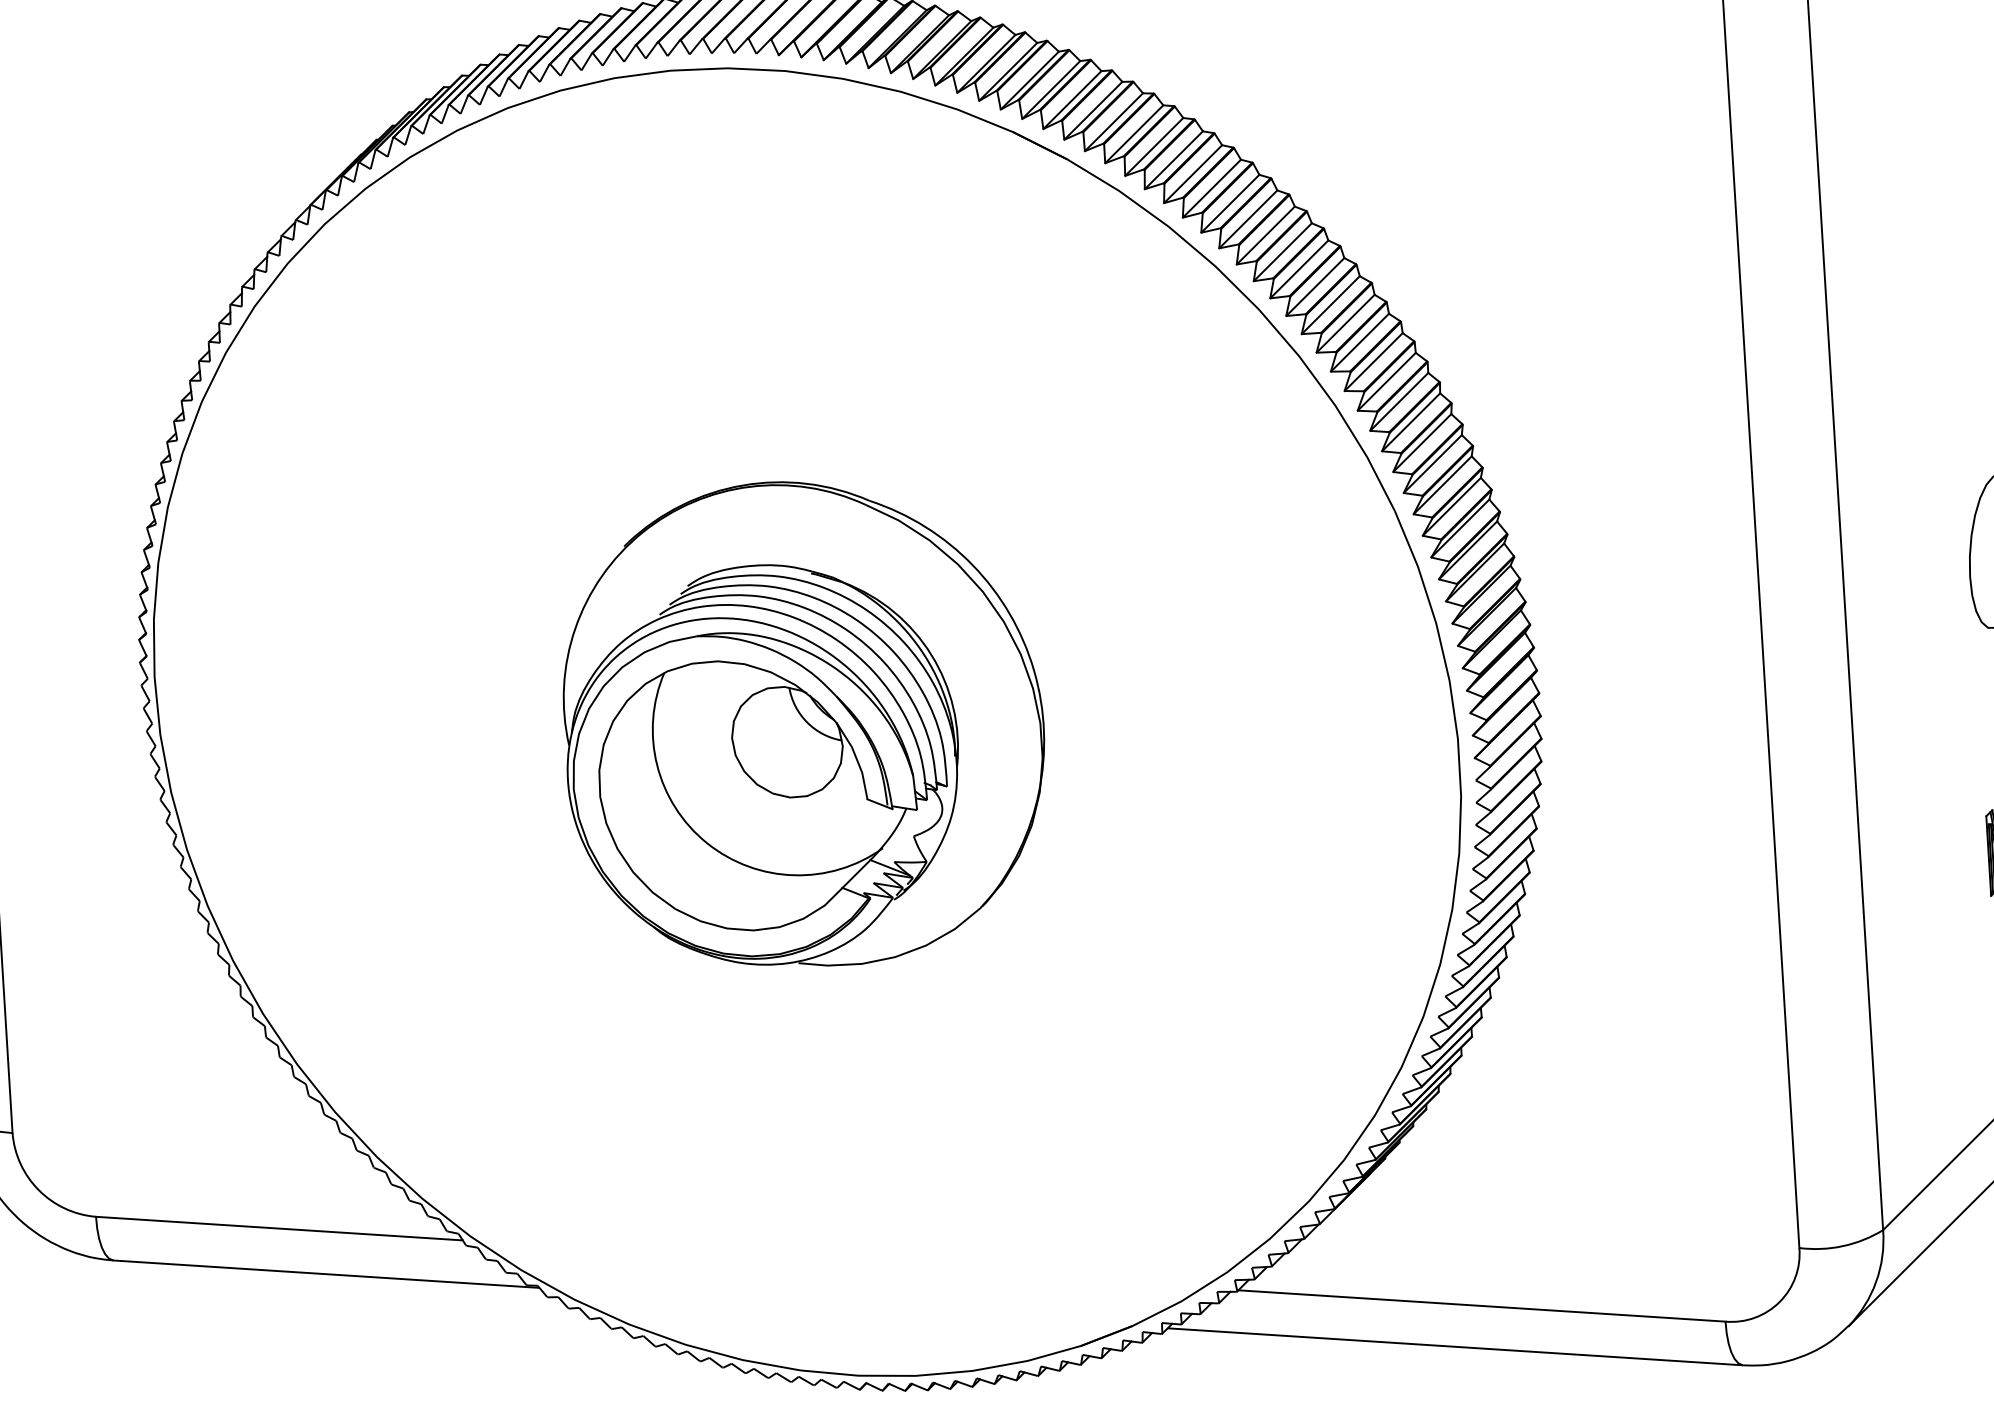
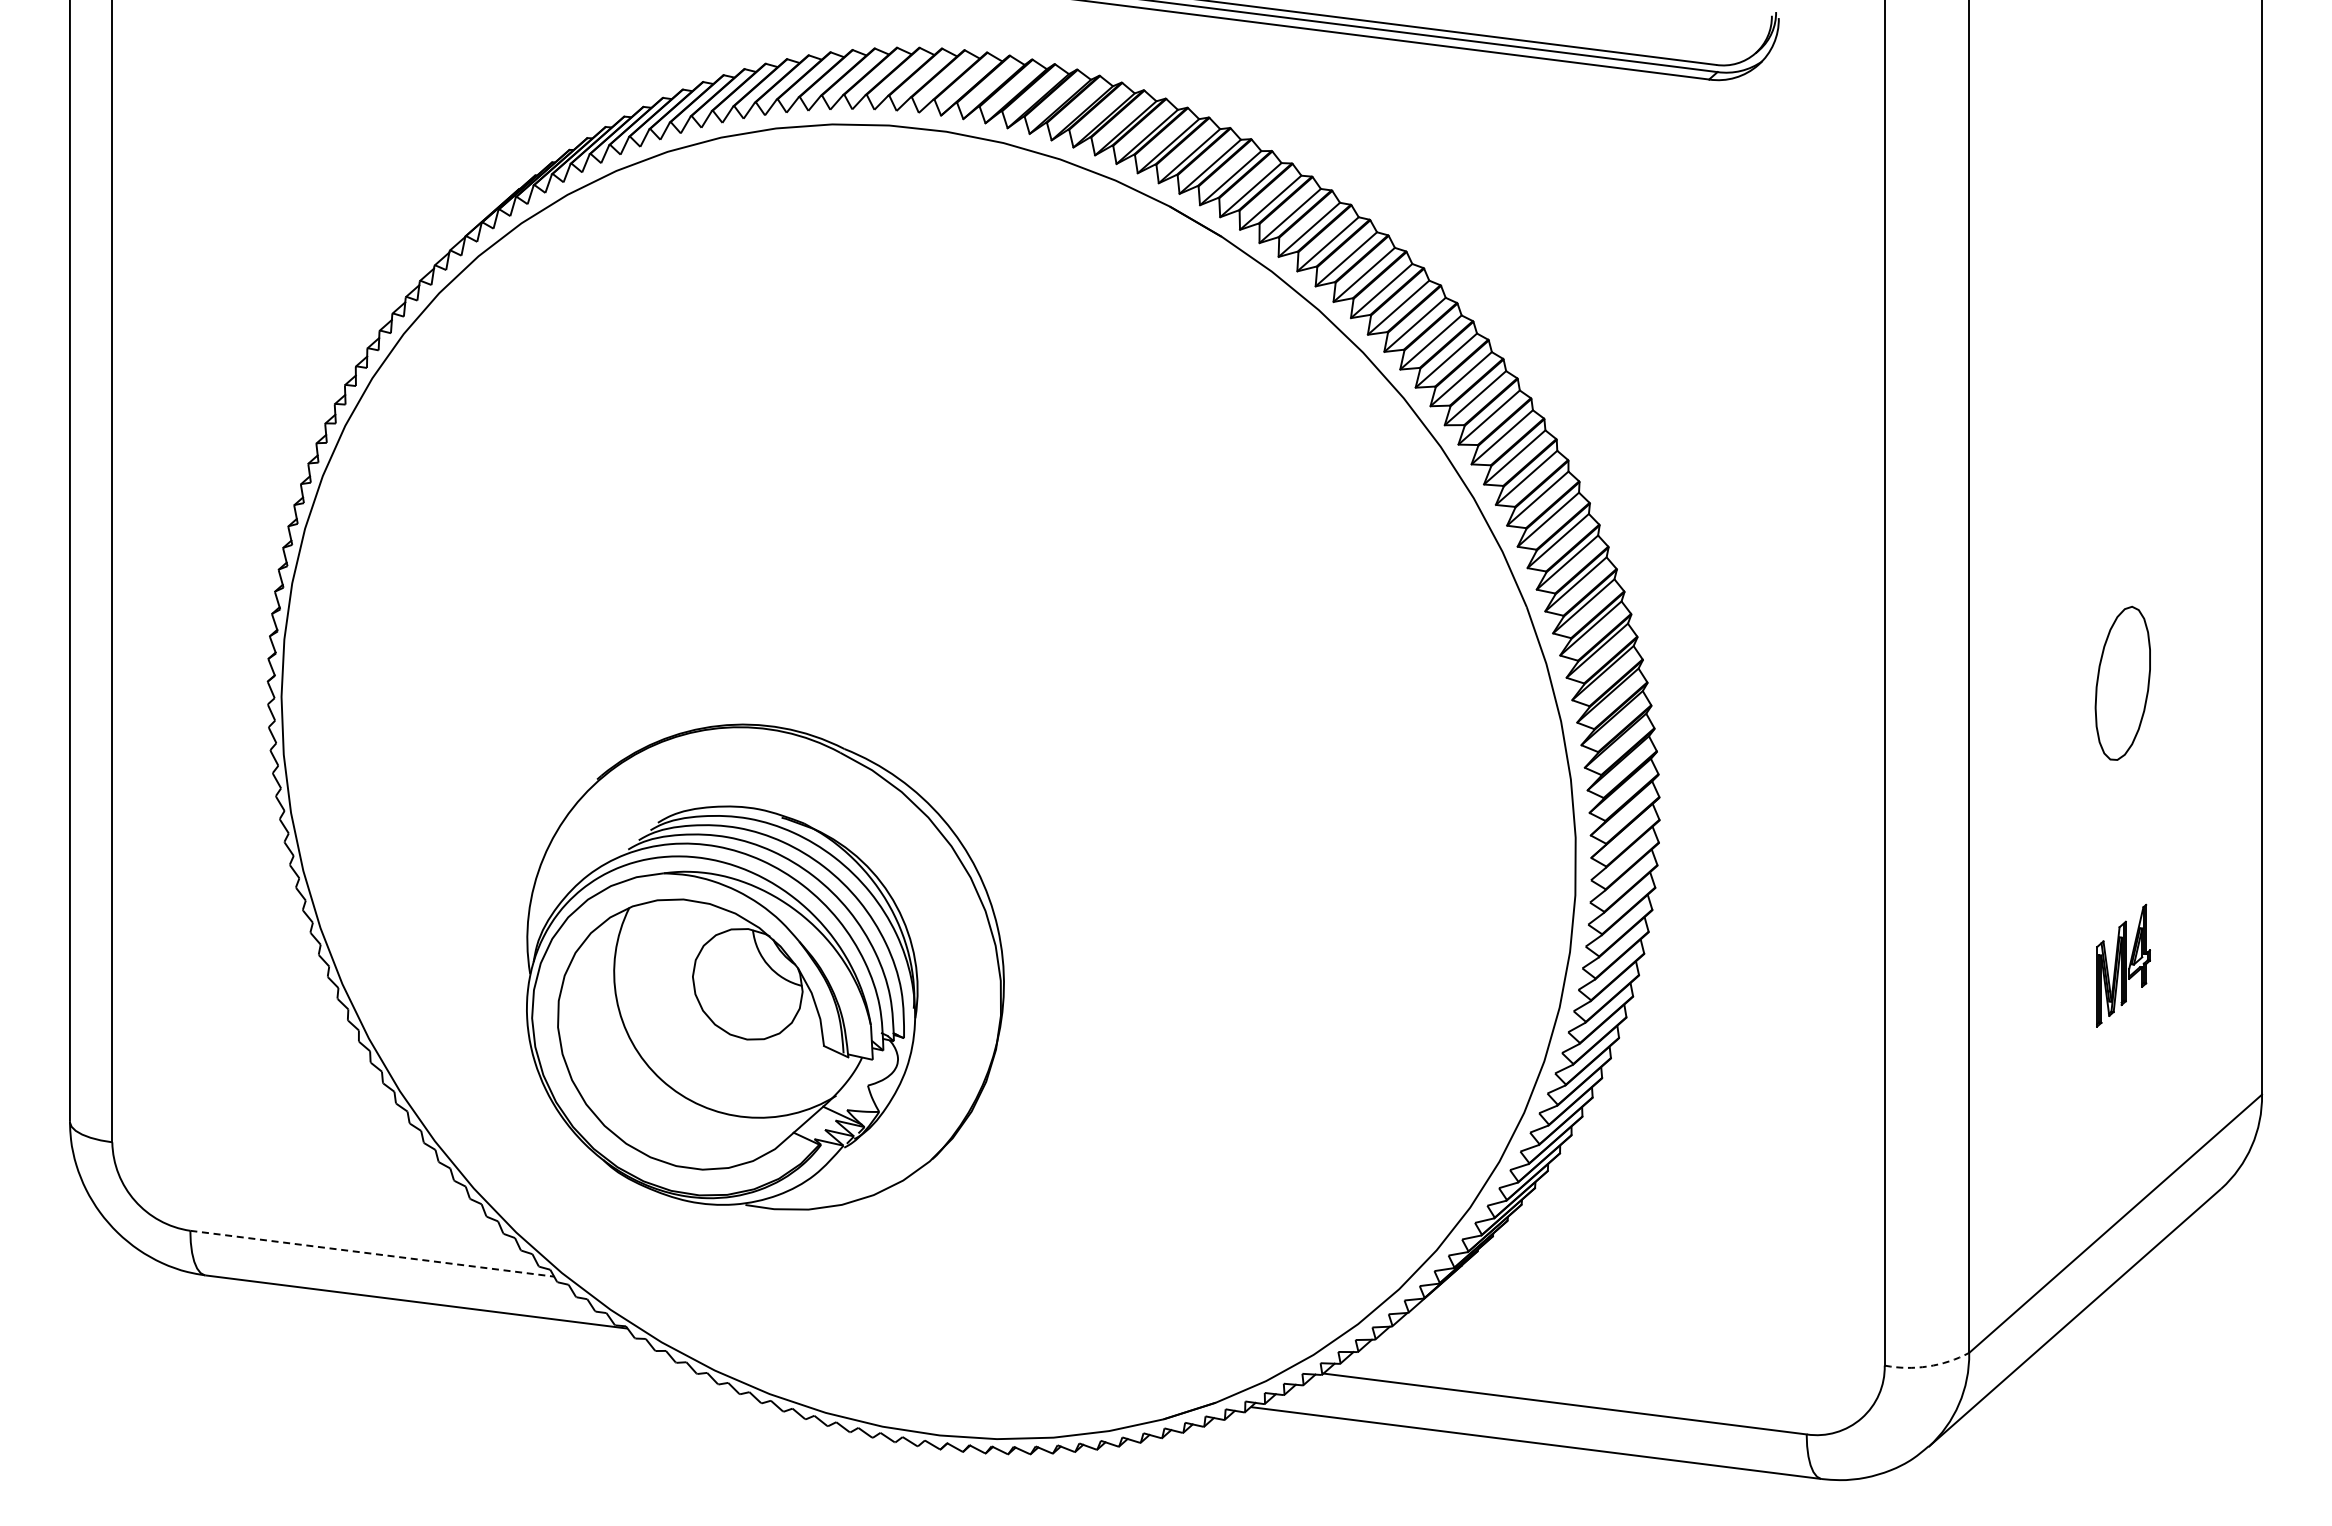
part: (804, 723) -> (765, 966), moved
line: (279, 1228) -> (372, 1253), solid -> dashed
arc: (1843, 1246) -> (1928, 1366), solid -> dashed

